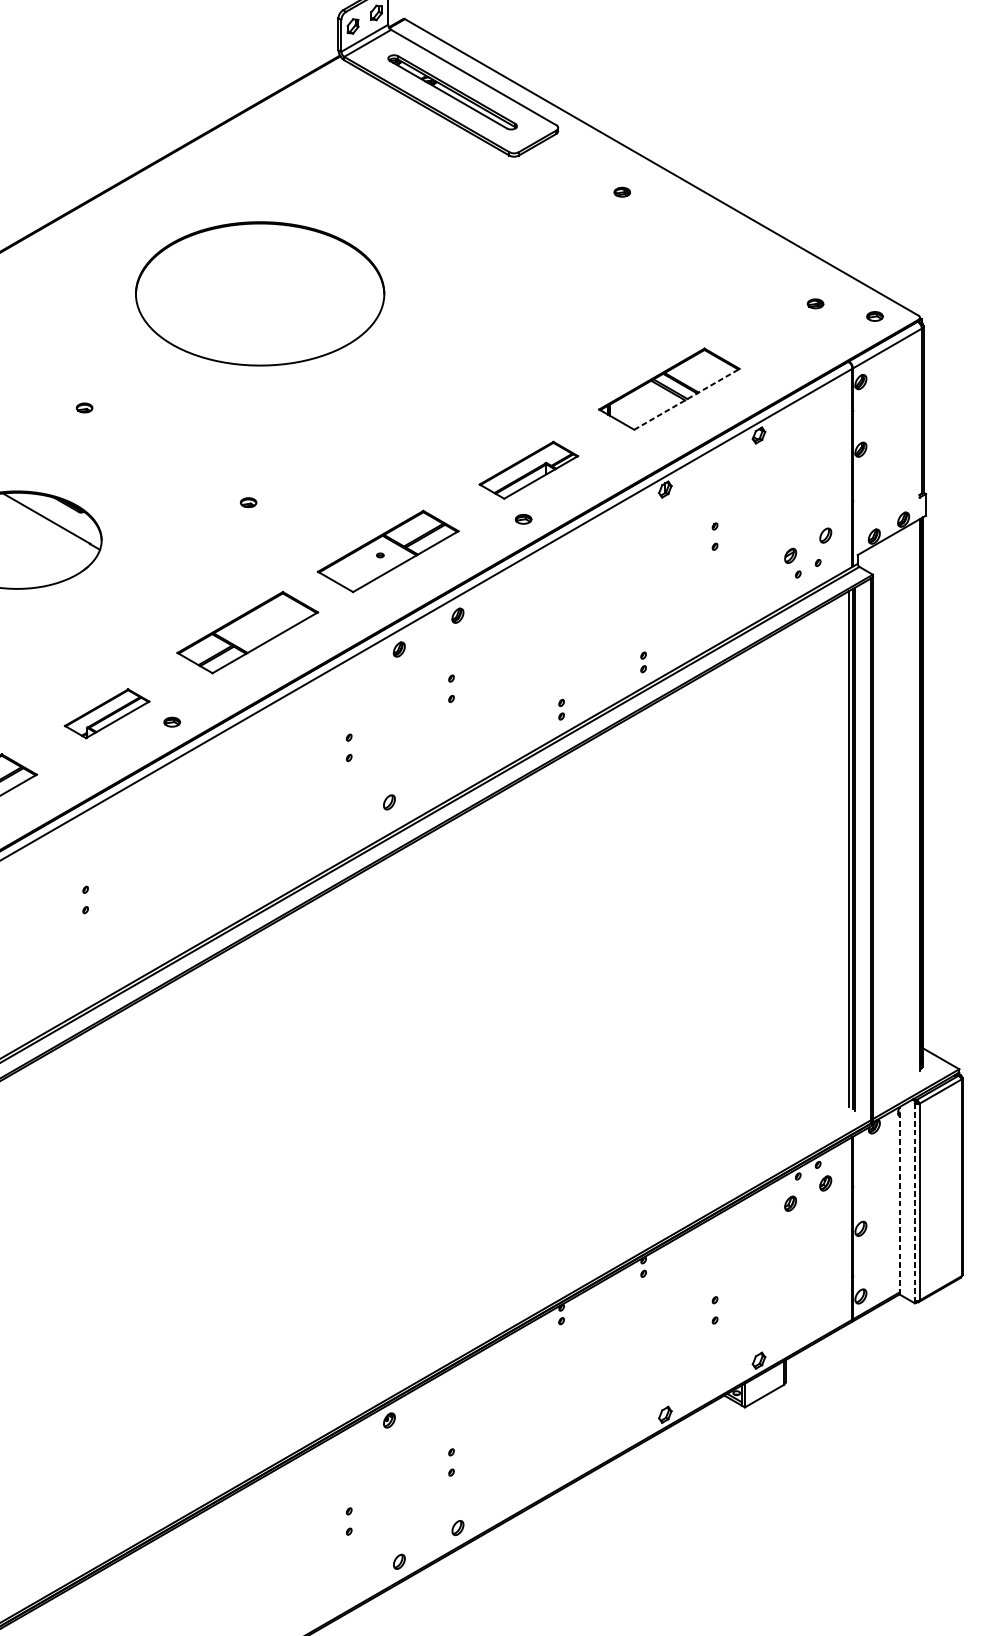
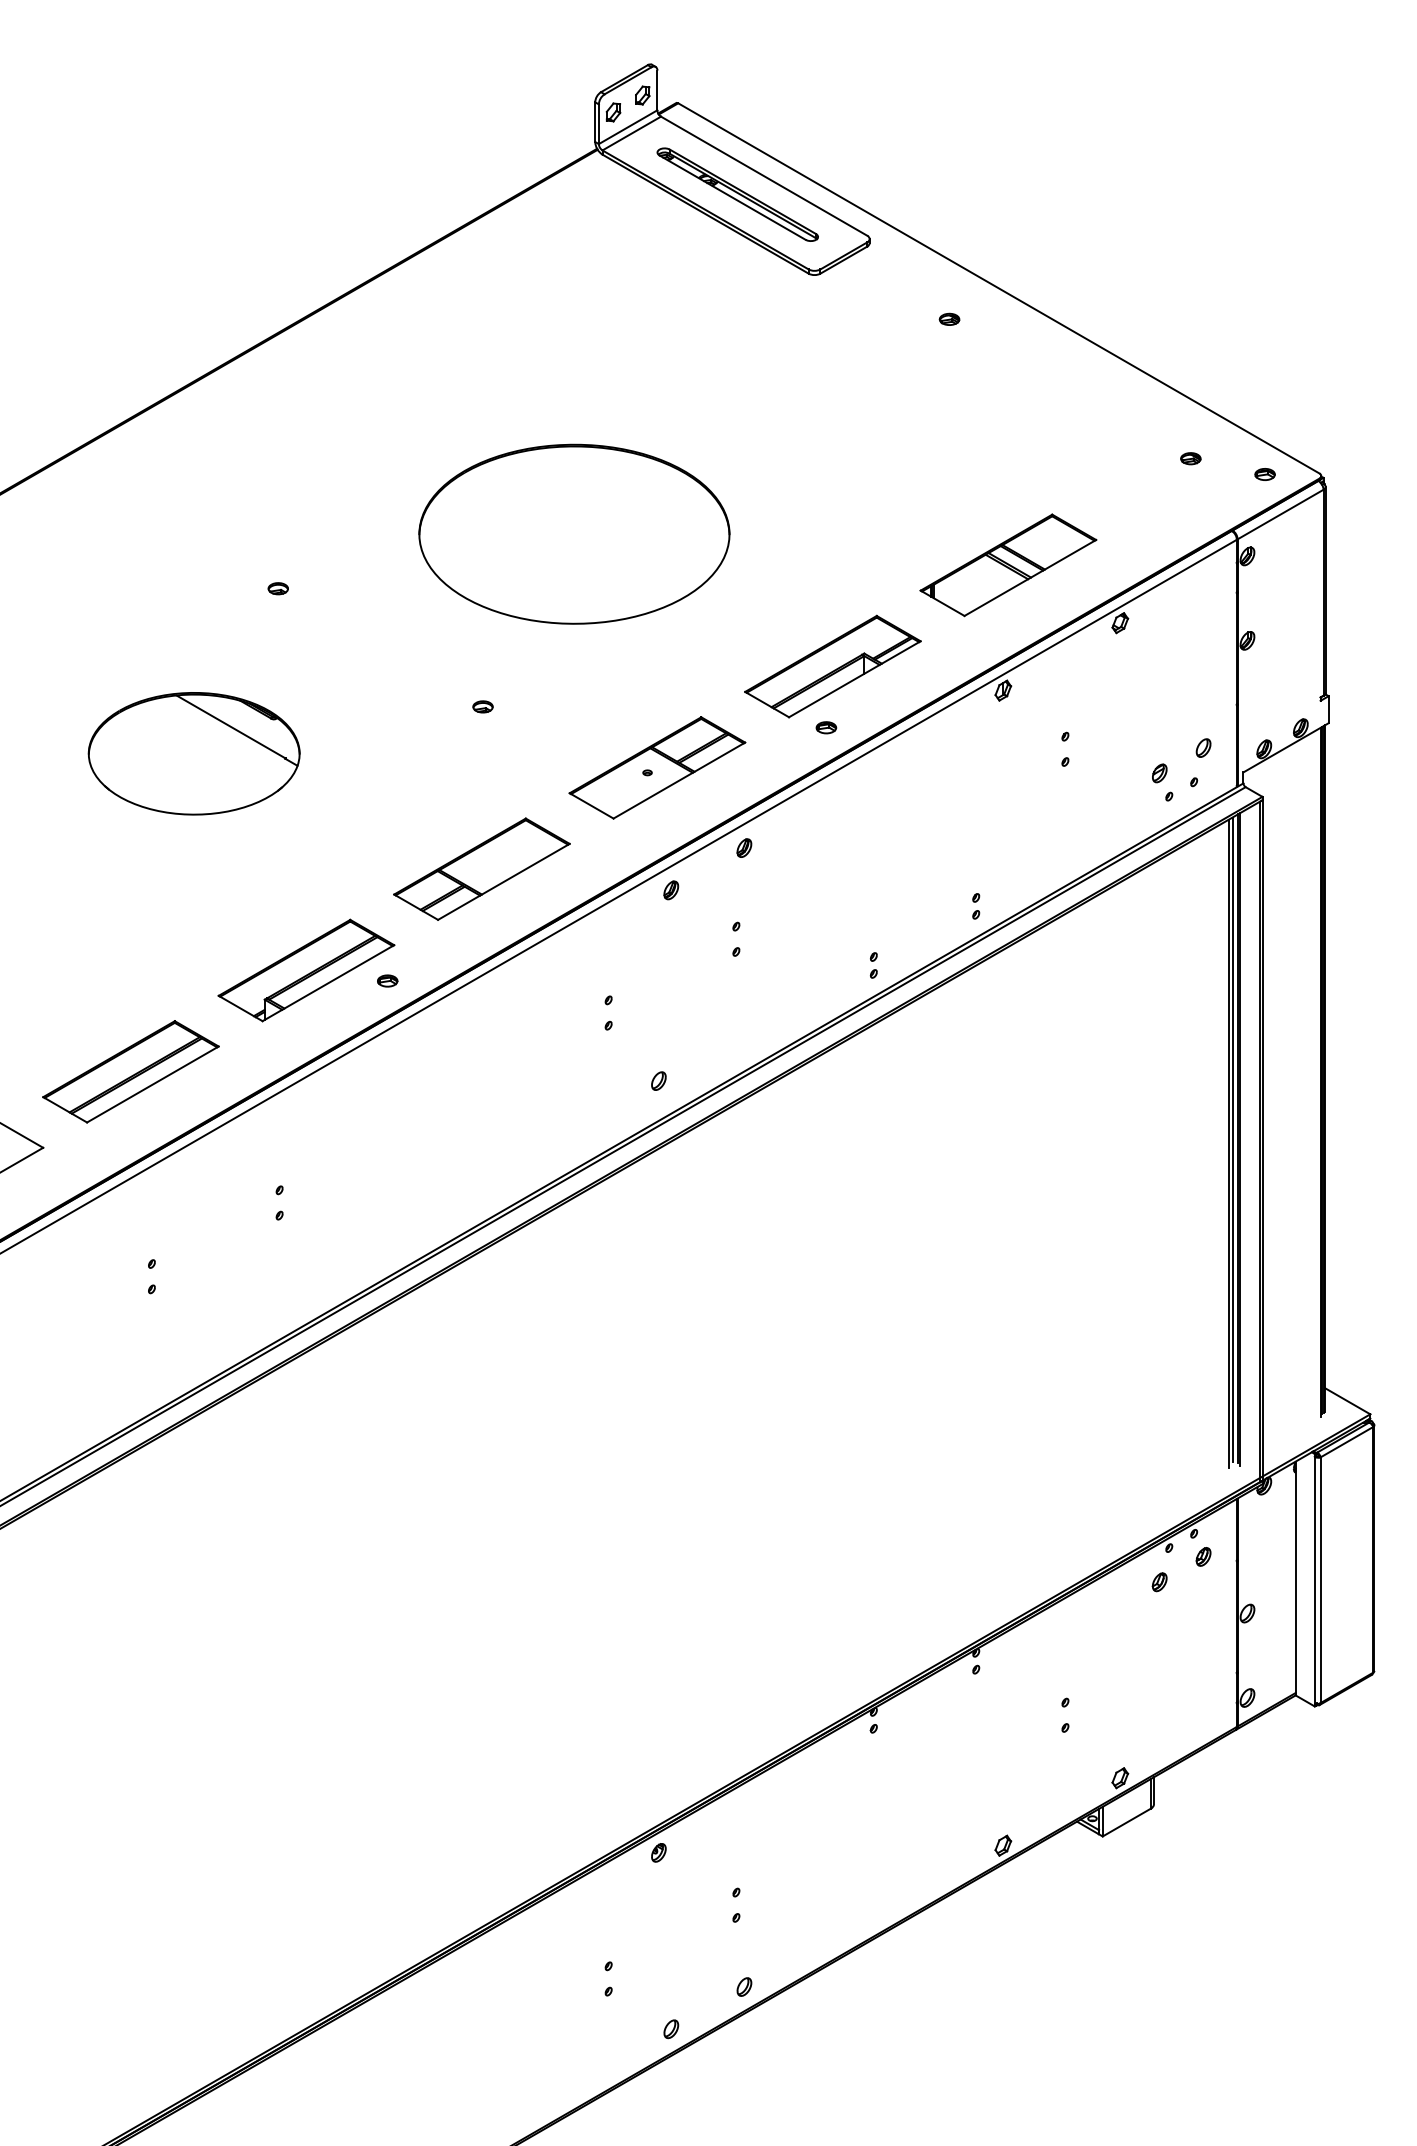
part: (260, 293) -> (574, 533), moved
line: (687, 398) -> (1030, 577), dashed -> solid
part: (528, 470) -> (832, 666), size x1.43
part: (107, 713) -> (306, 970), size x1.67
line: (845, 852) -> (1228, 1143), added
line: (899, 1200) -> (1295, 1578), dashed -> solid
line: (914, 1202) -> (1314, 1580), dashed -> solid

